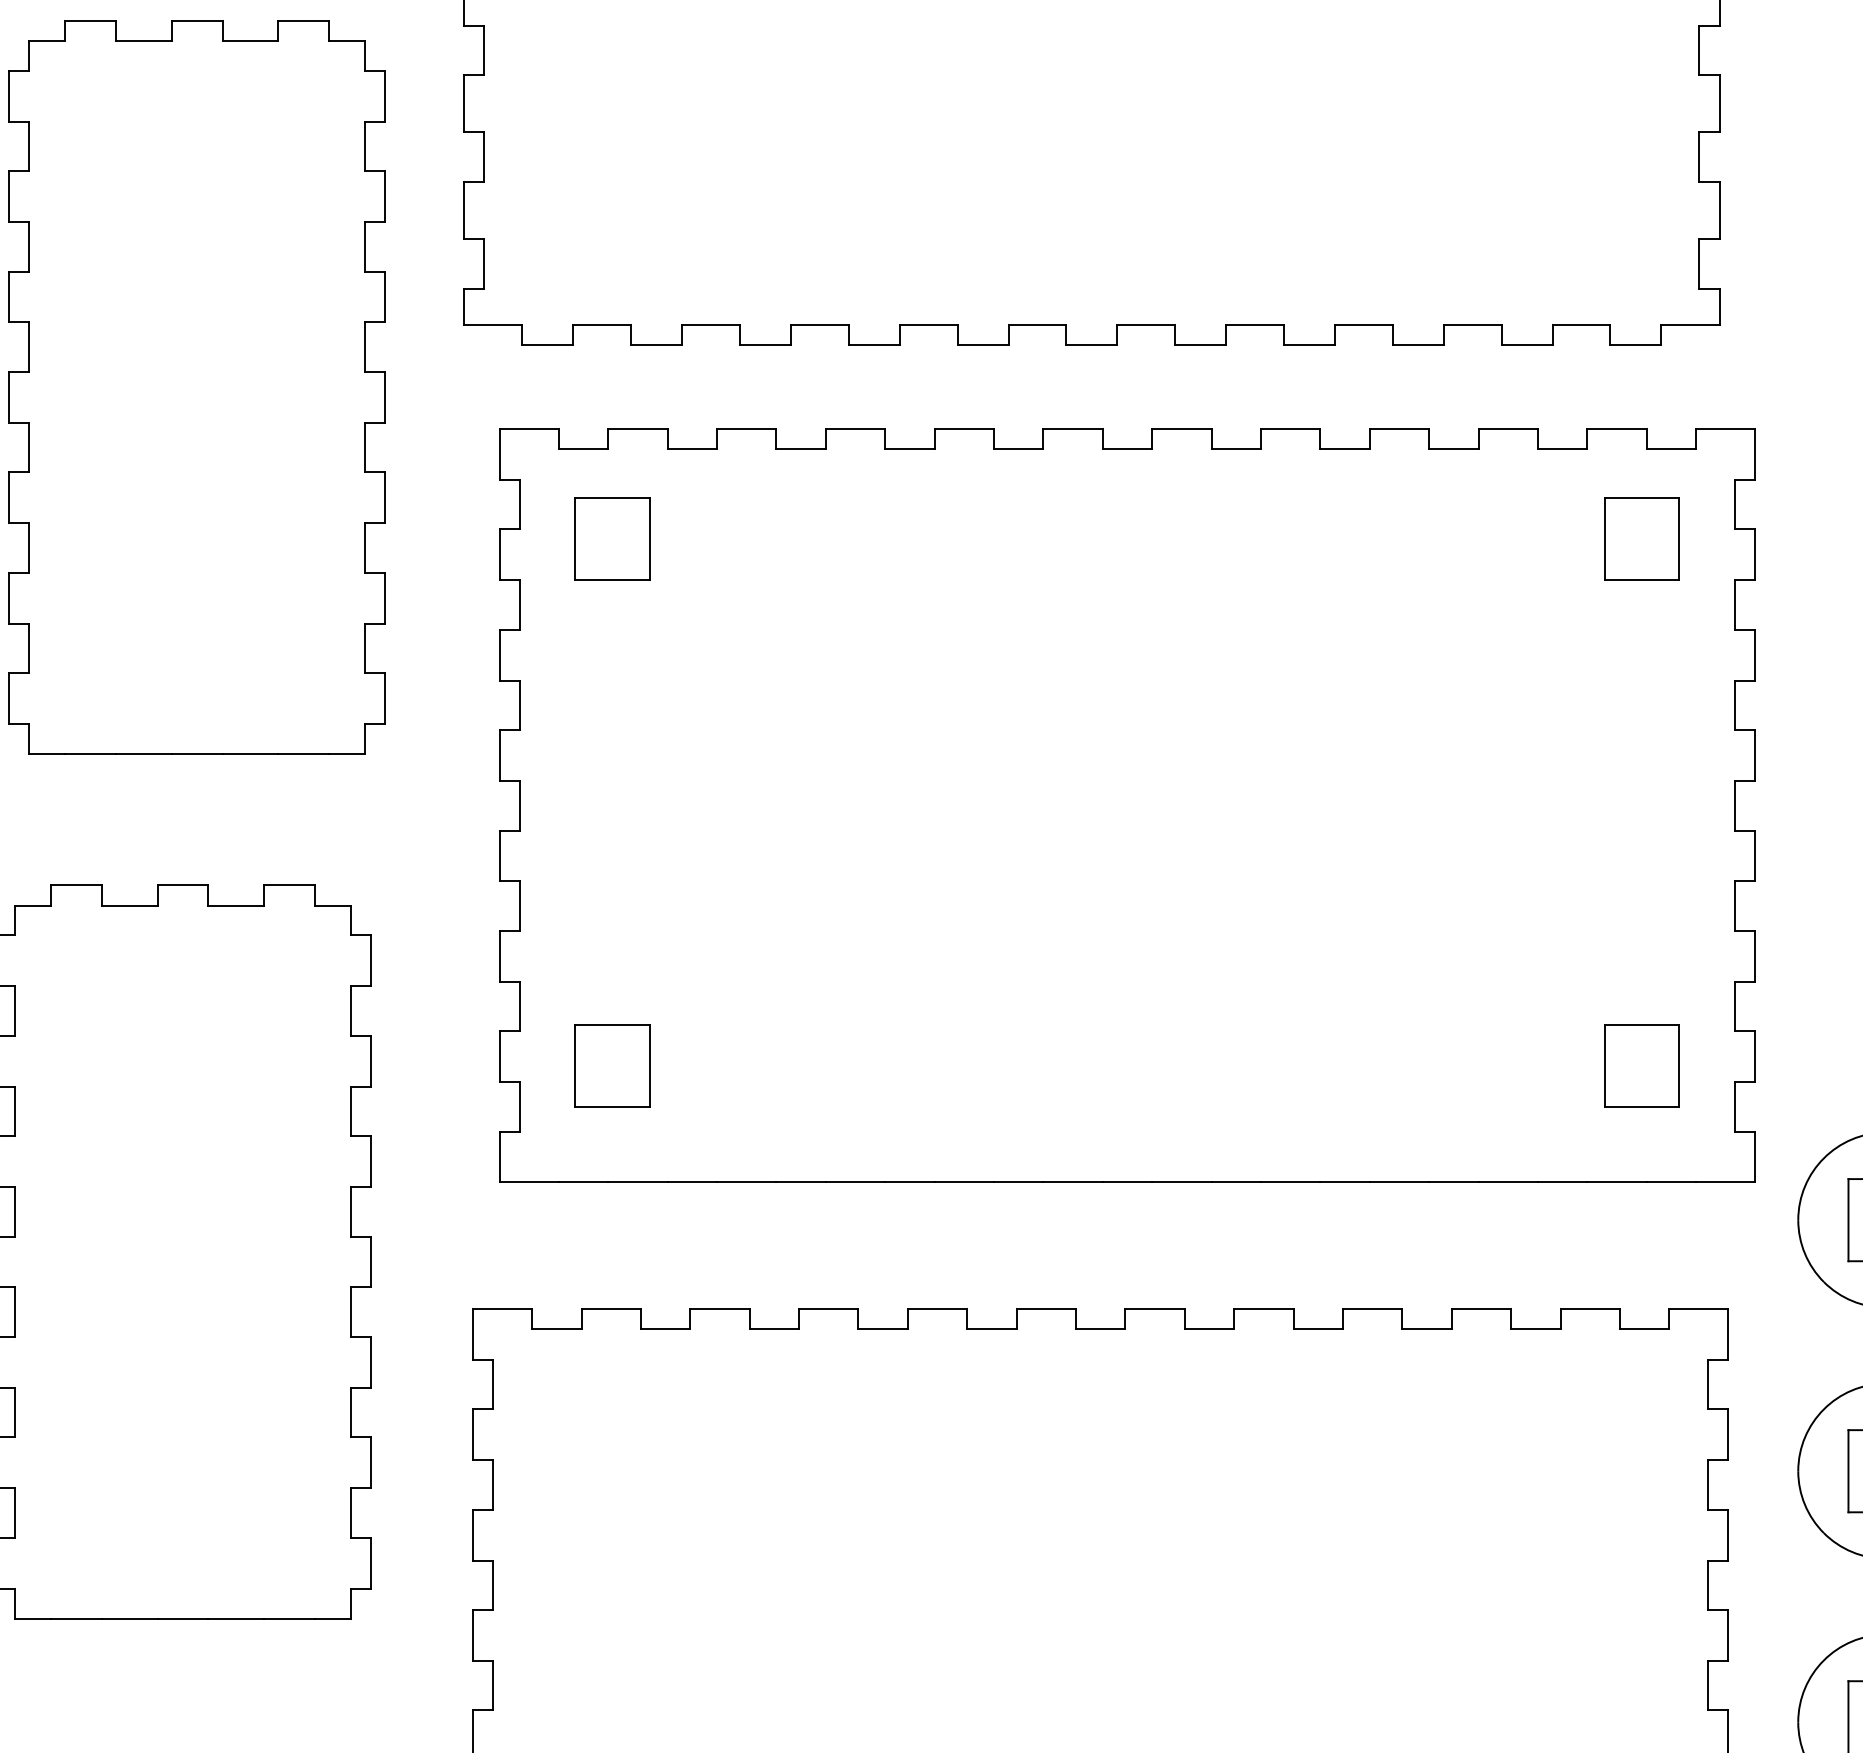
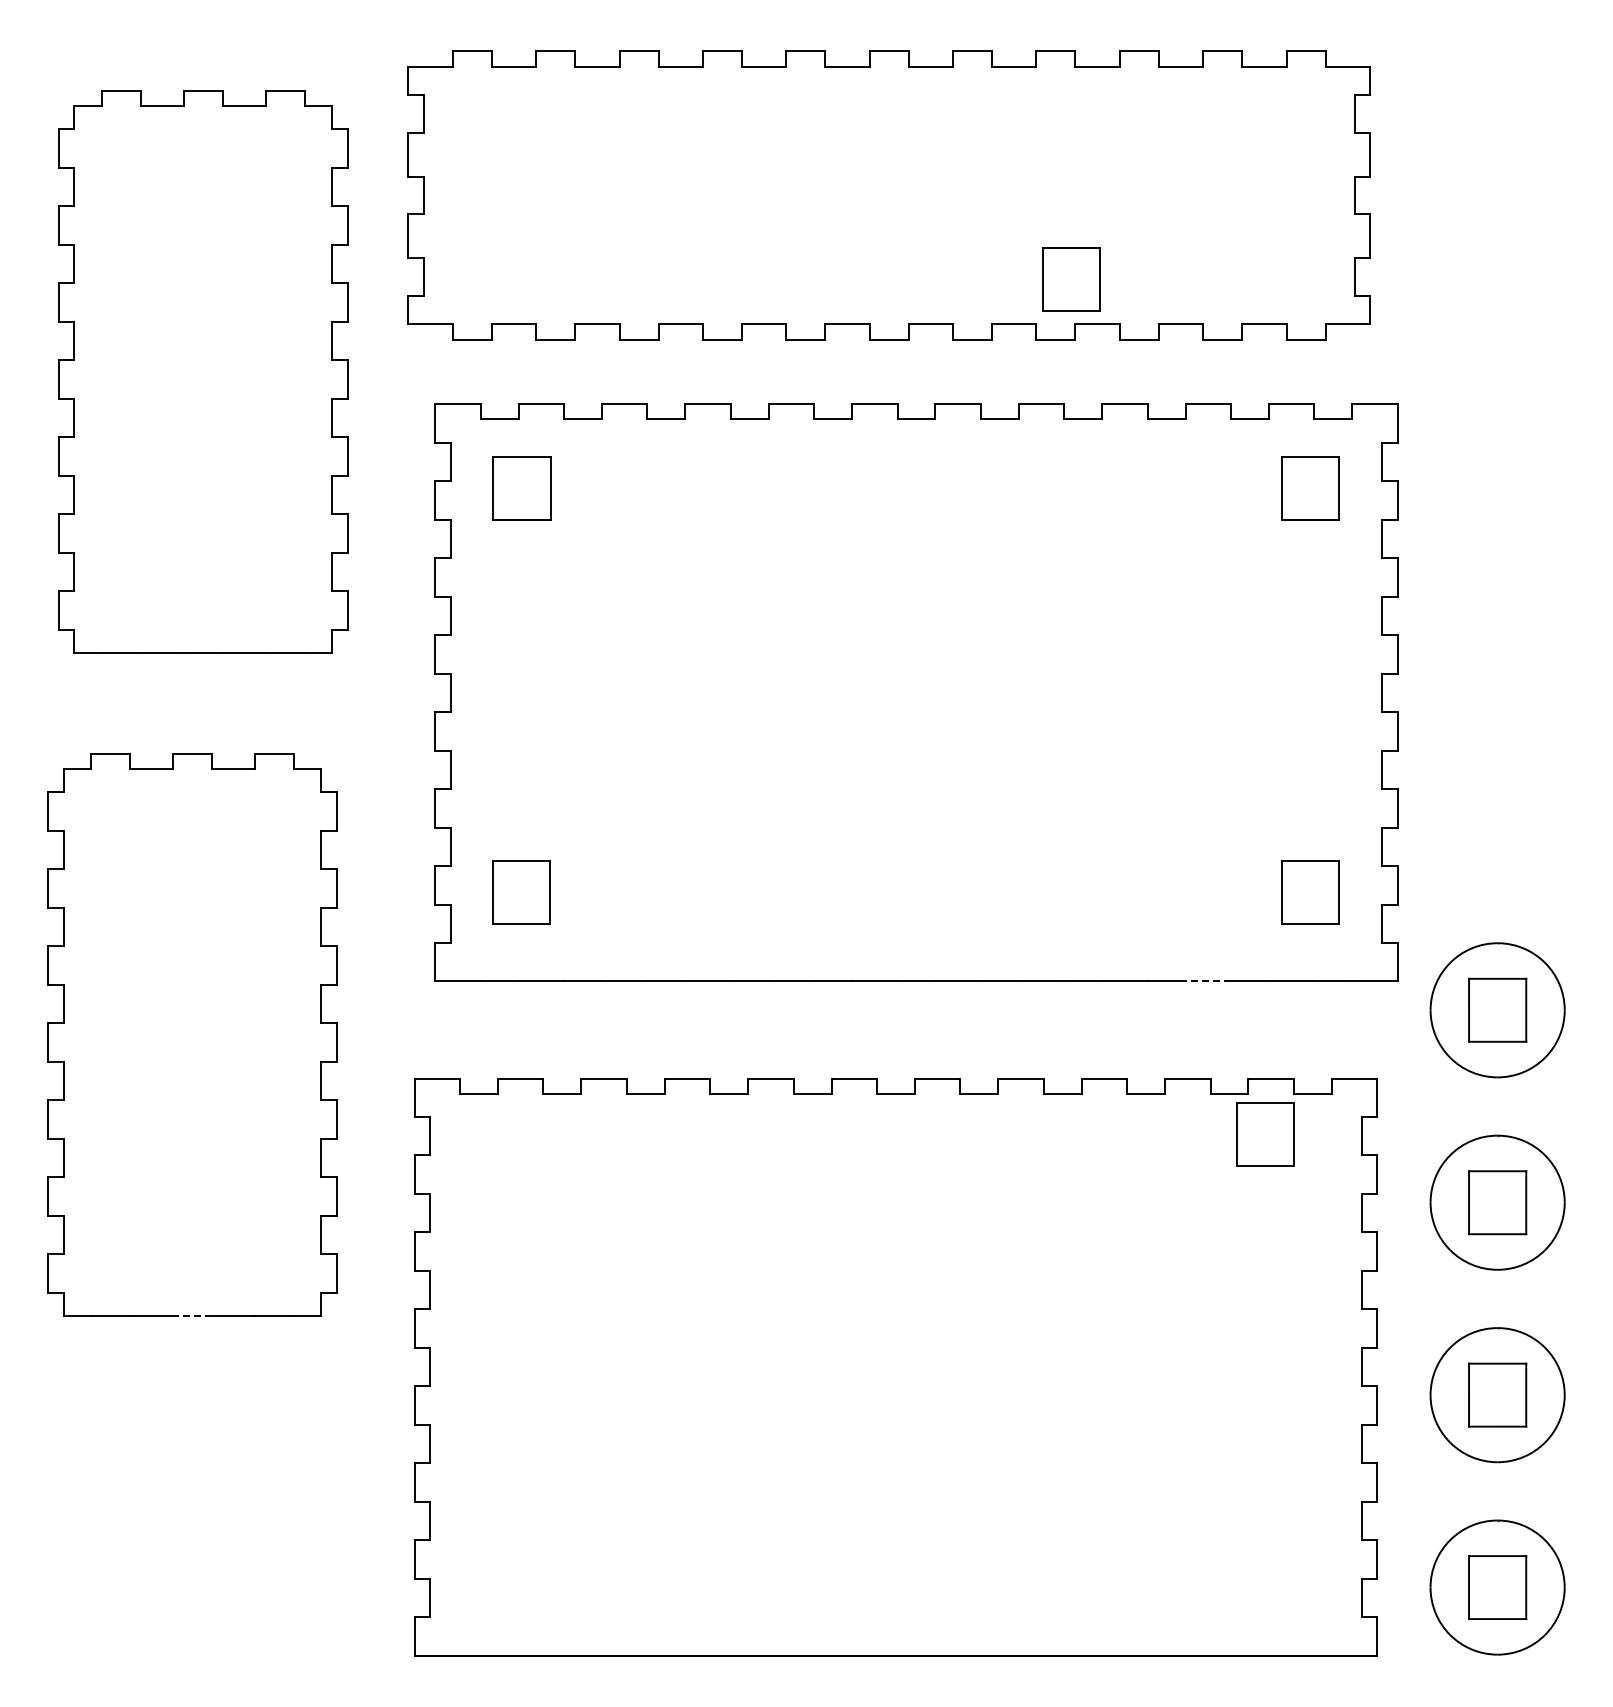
part: (1329, 266) -> (1071, 279), added
line: (1508, 1182) -> (1208, 981), solid -> dashed
part: (1582, 1382) -> (1265, 1134), added
line: (182, 1618) -> (192, 1315), solid -> dashed

